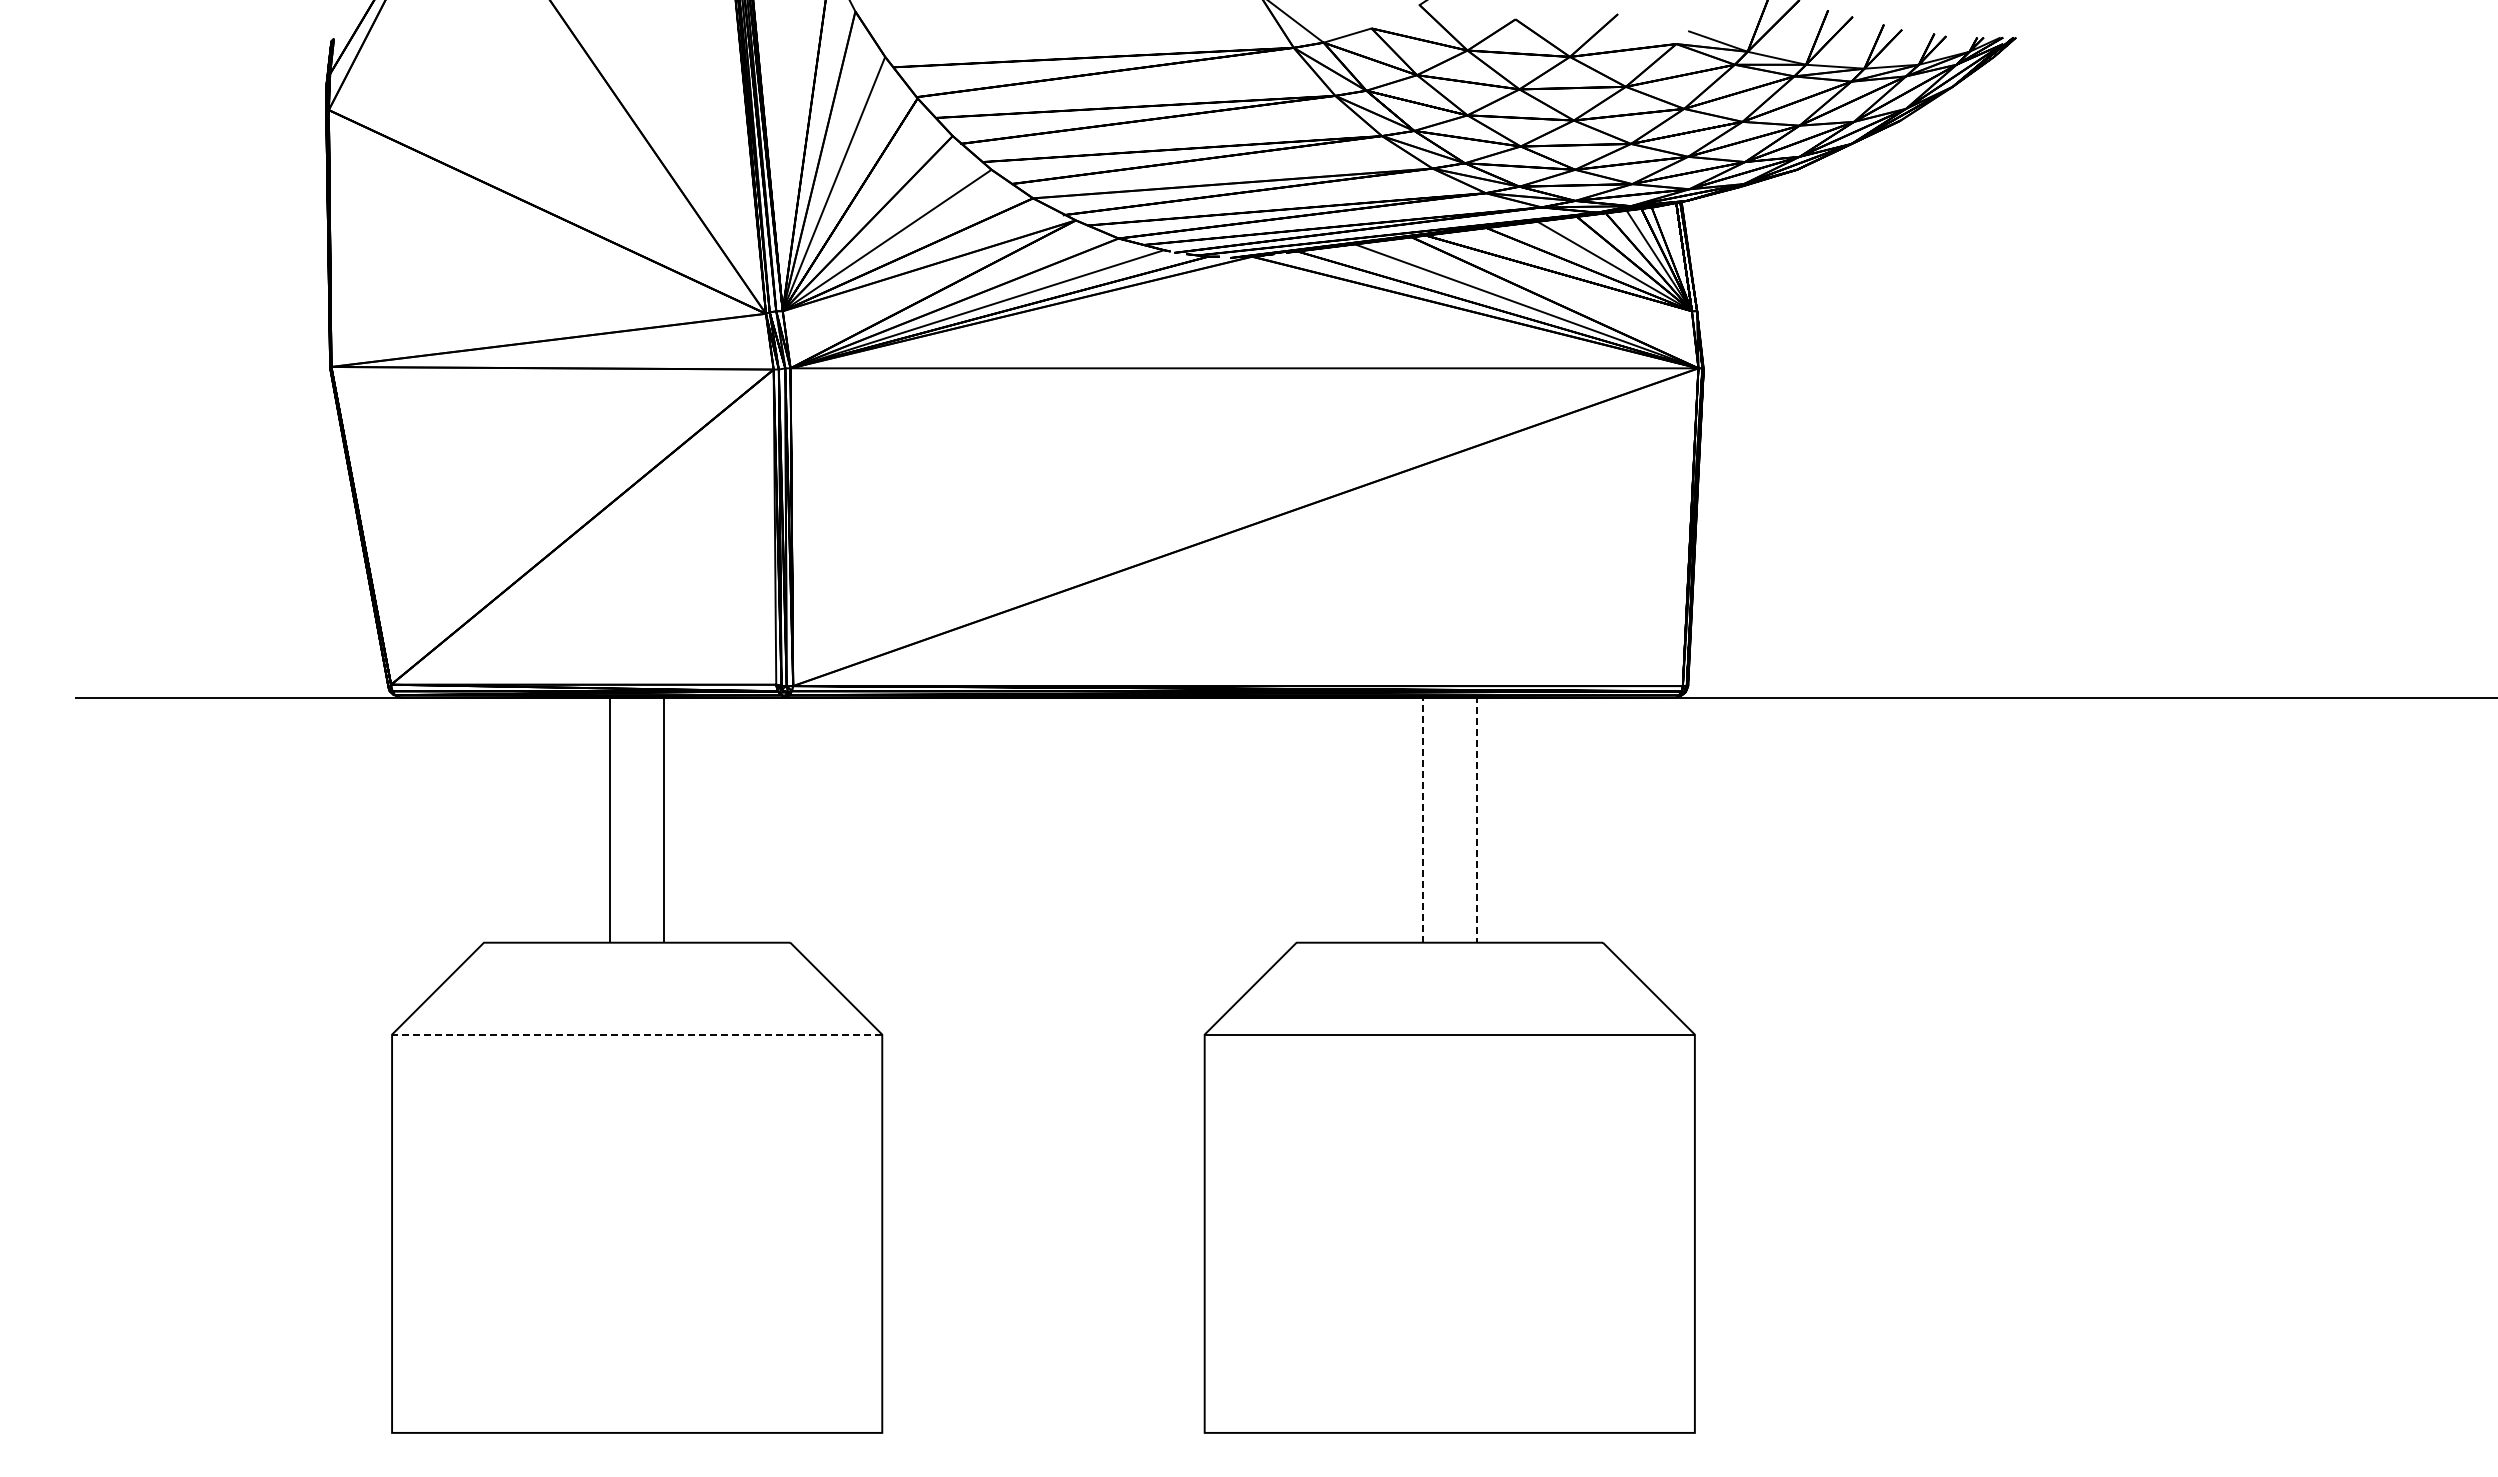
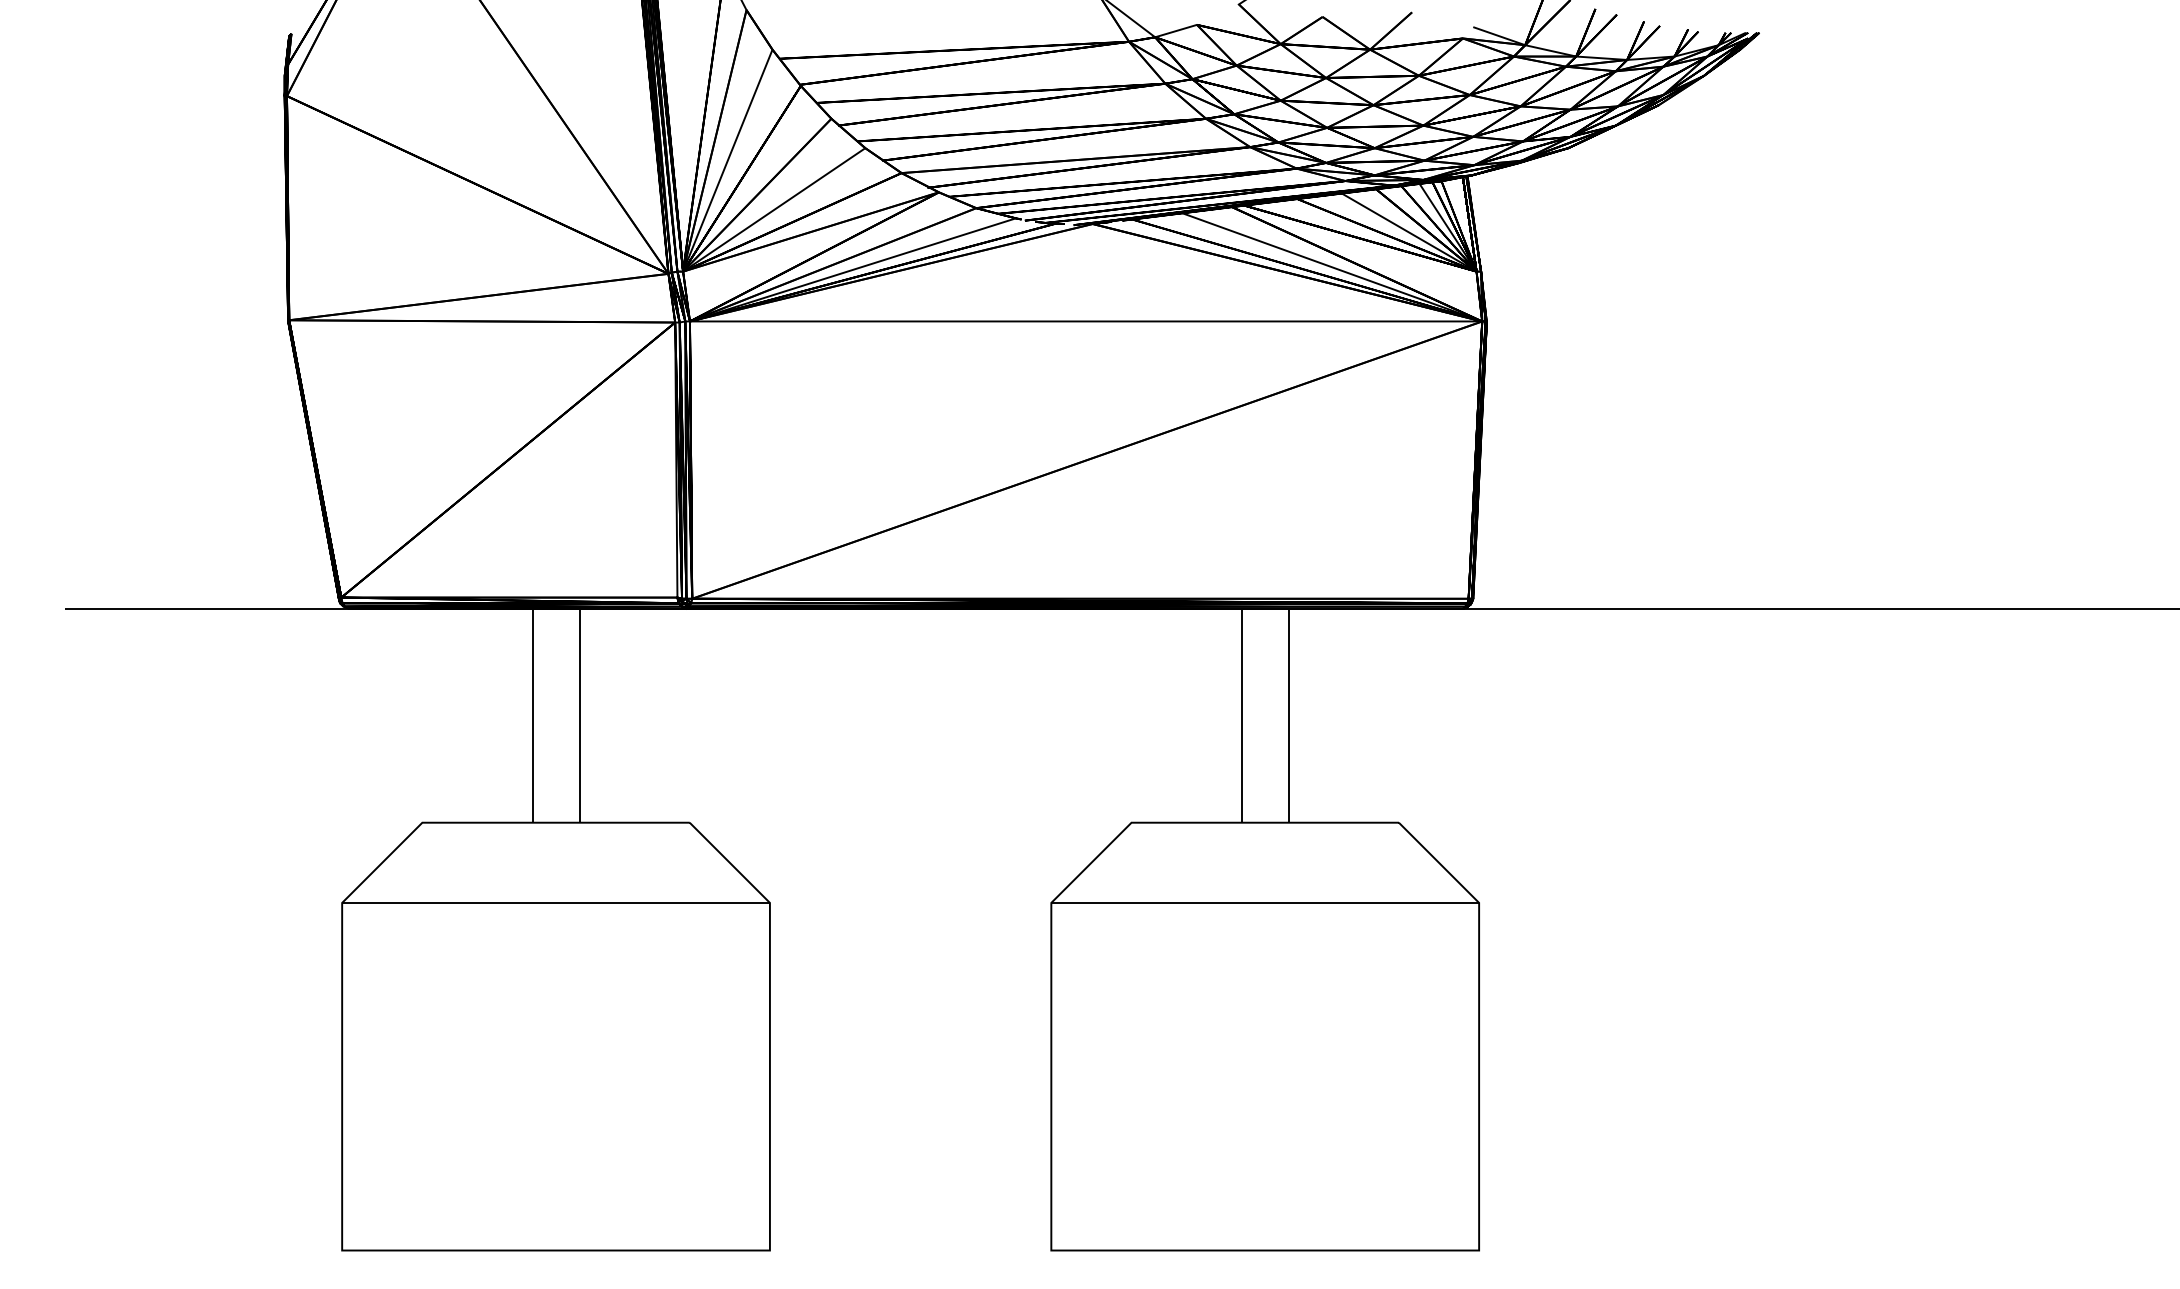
line: (1449, 697) -> (1264, 608), dashed -> solid
line: (636, 1034) -> (555, 902), dashed -> solid

